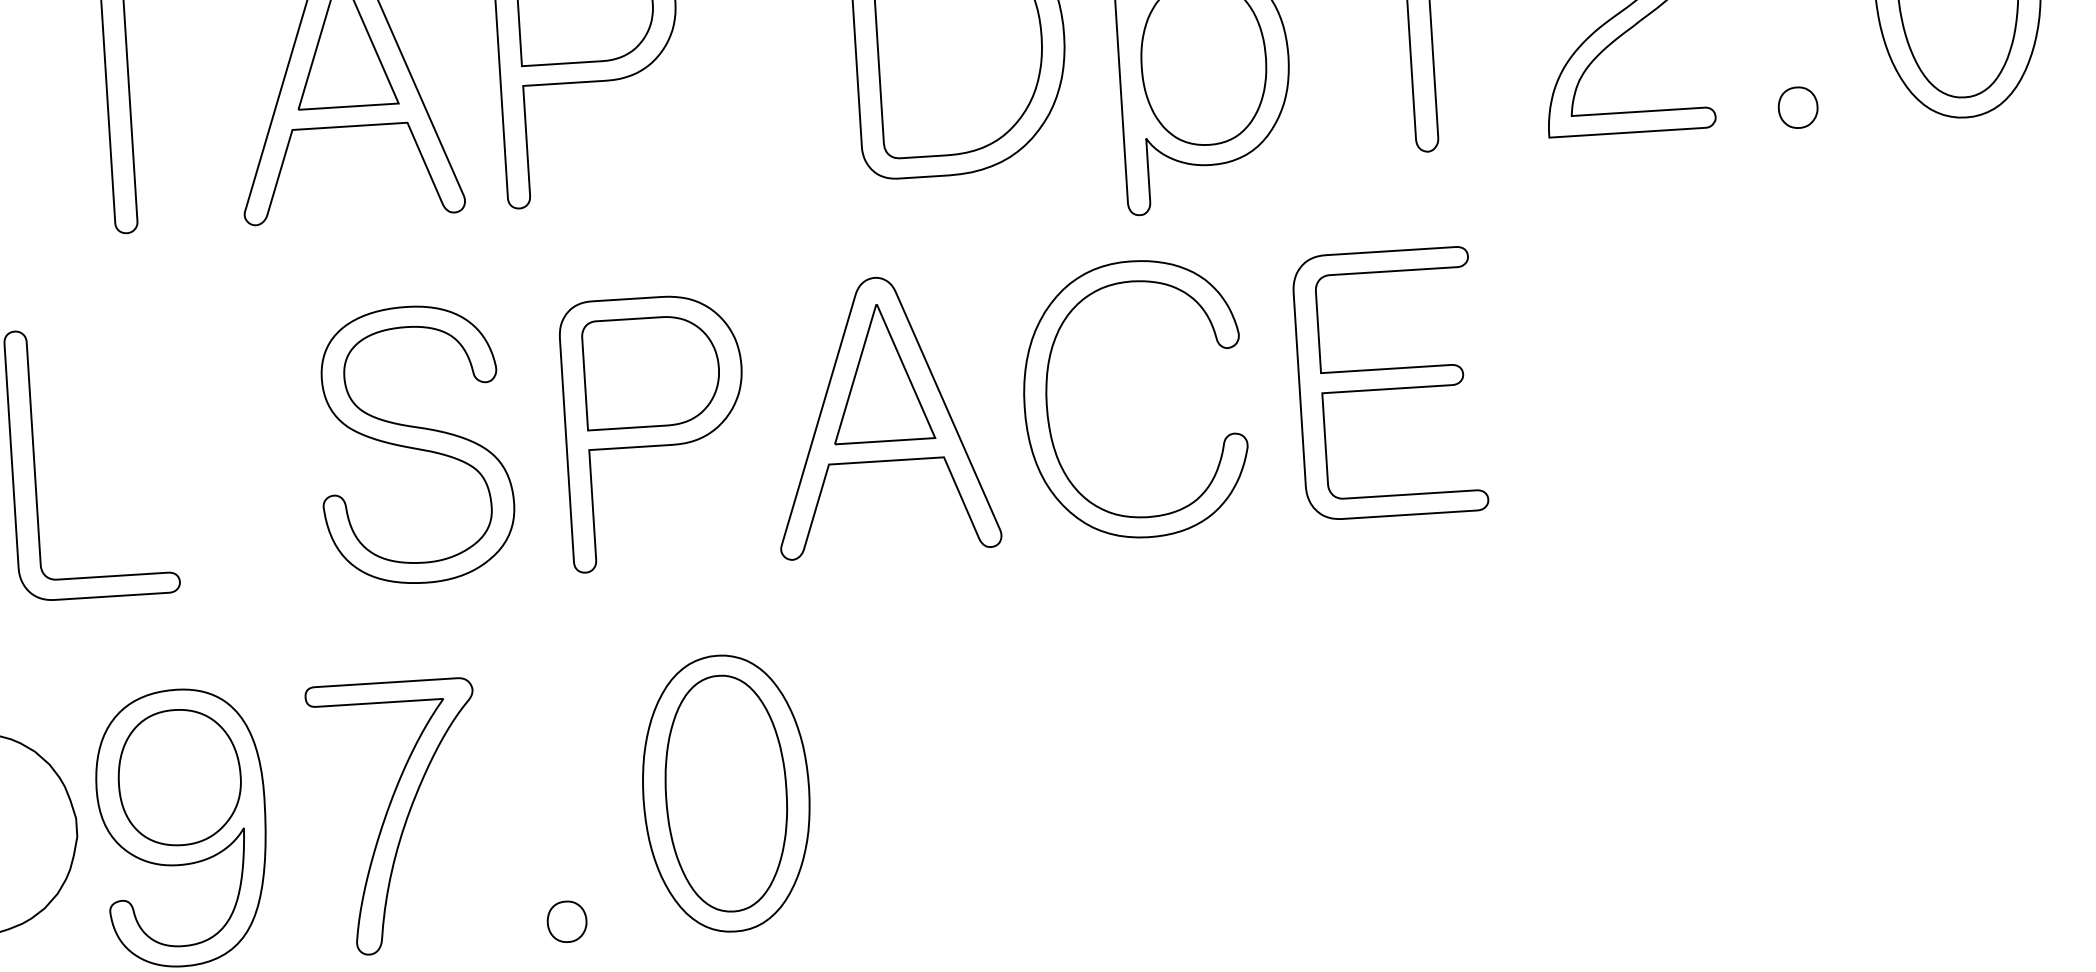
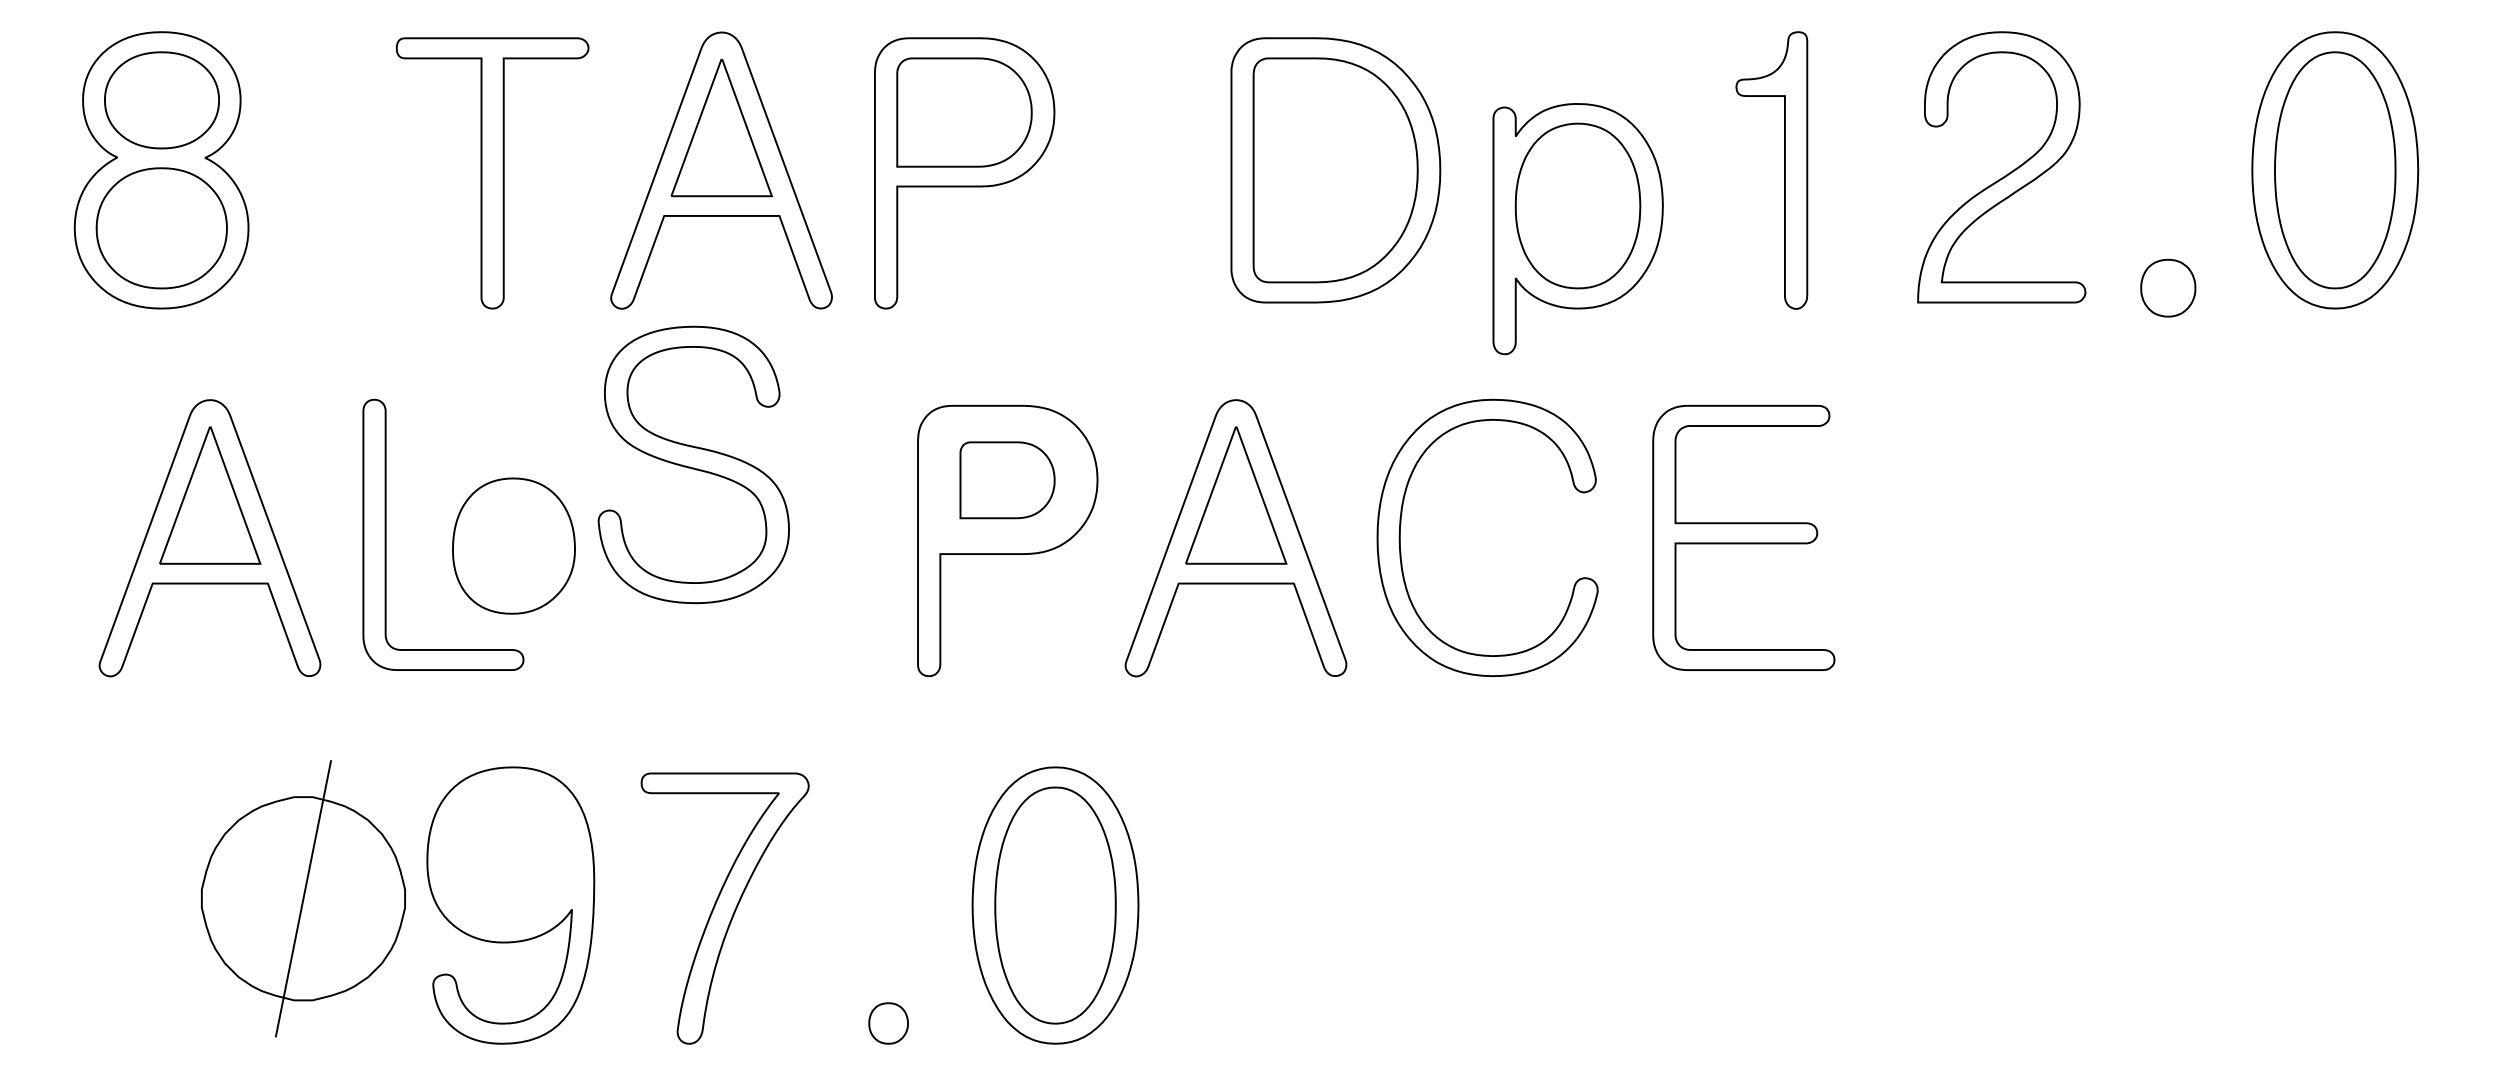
part: (1798, 107) -> (2168, 288), size x1.4
part: (651, 372) -> (1007, 480), size x0.7
part: (414, 444) -> (693, 464), moved
part: (179, 776) -> (513, 545), moved

